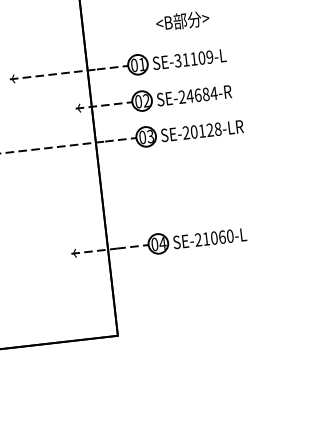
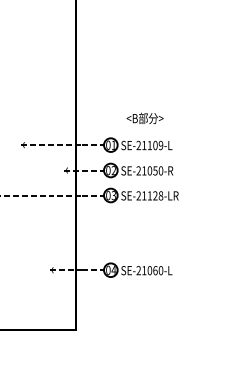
text: (177, 62) -> (138, 146), SE-31109-L -> SE-21109-L
text: (201, 94) -> (152, 170), SE-24684-R -> SE-21050-R
text: (194, 131) -> (144, 195), SE-20128-LR -> SE-21128-LR

